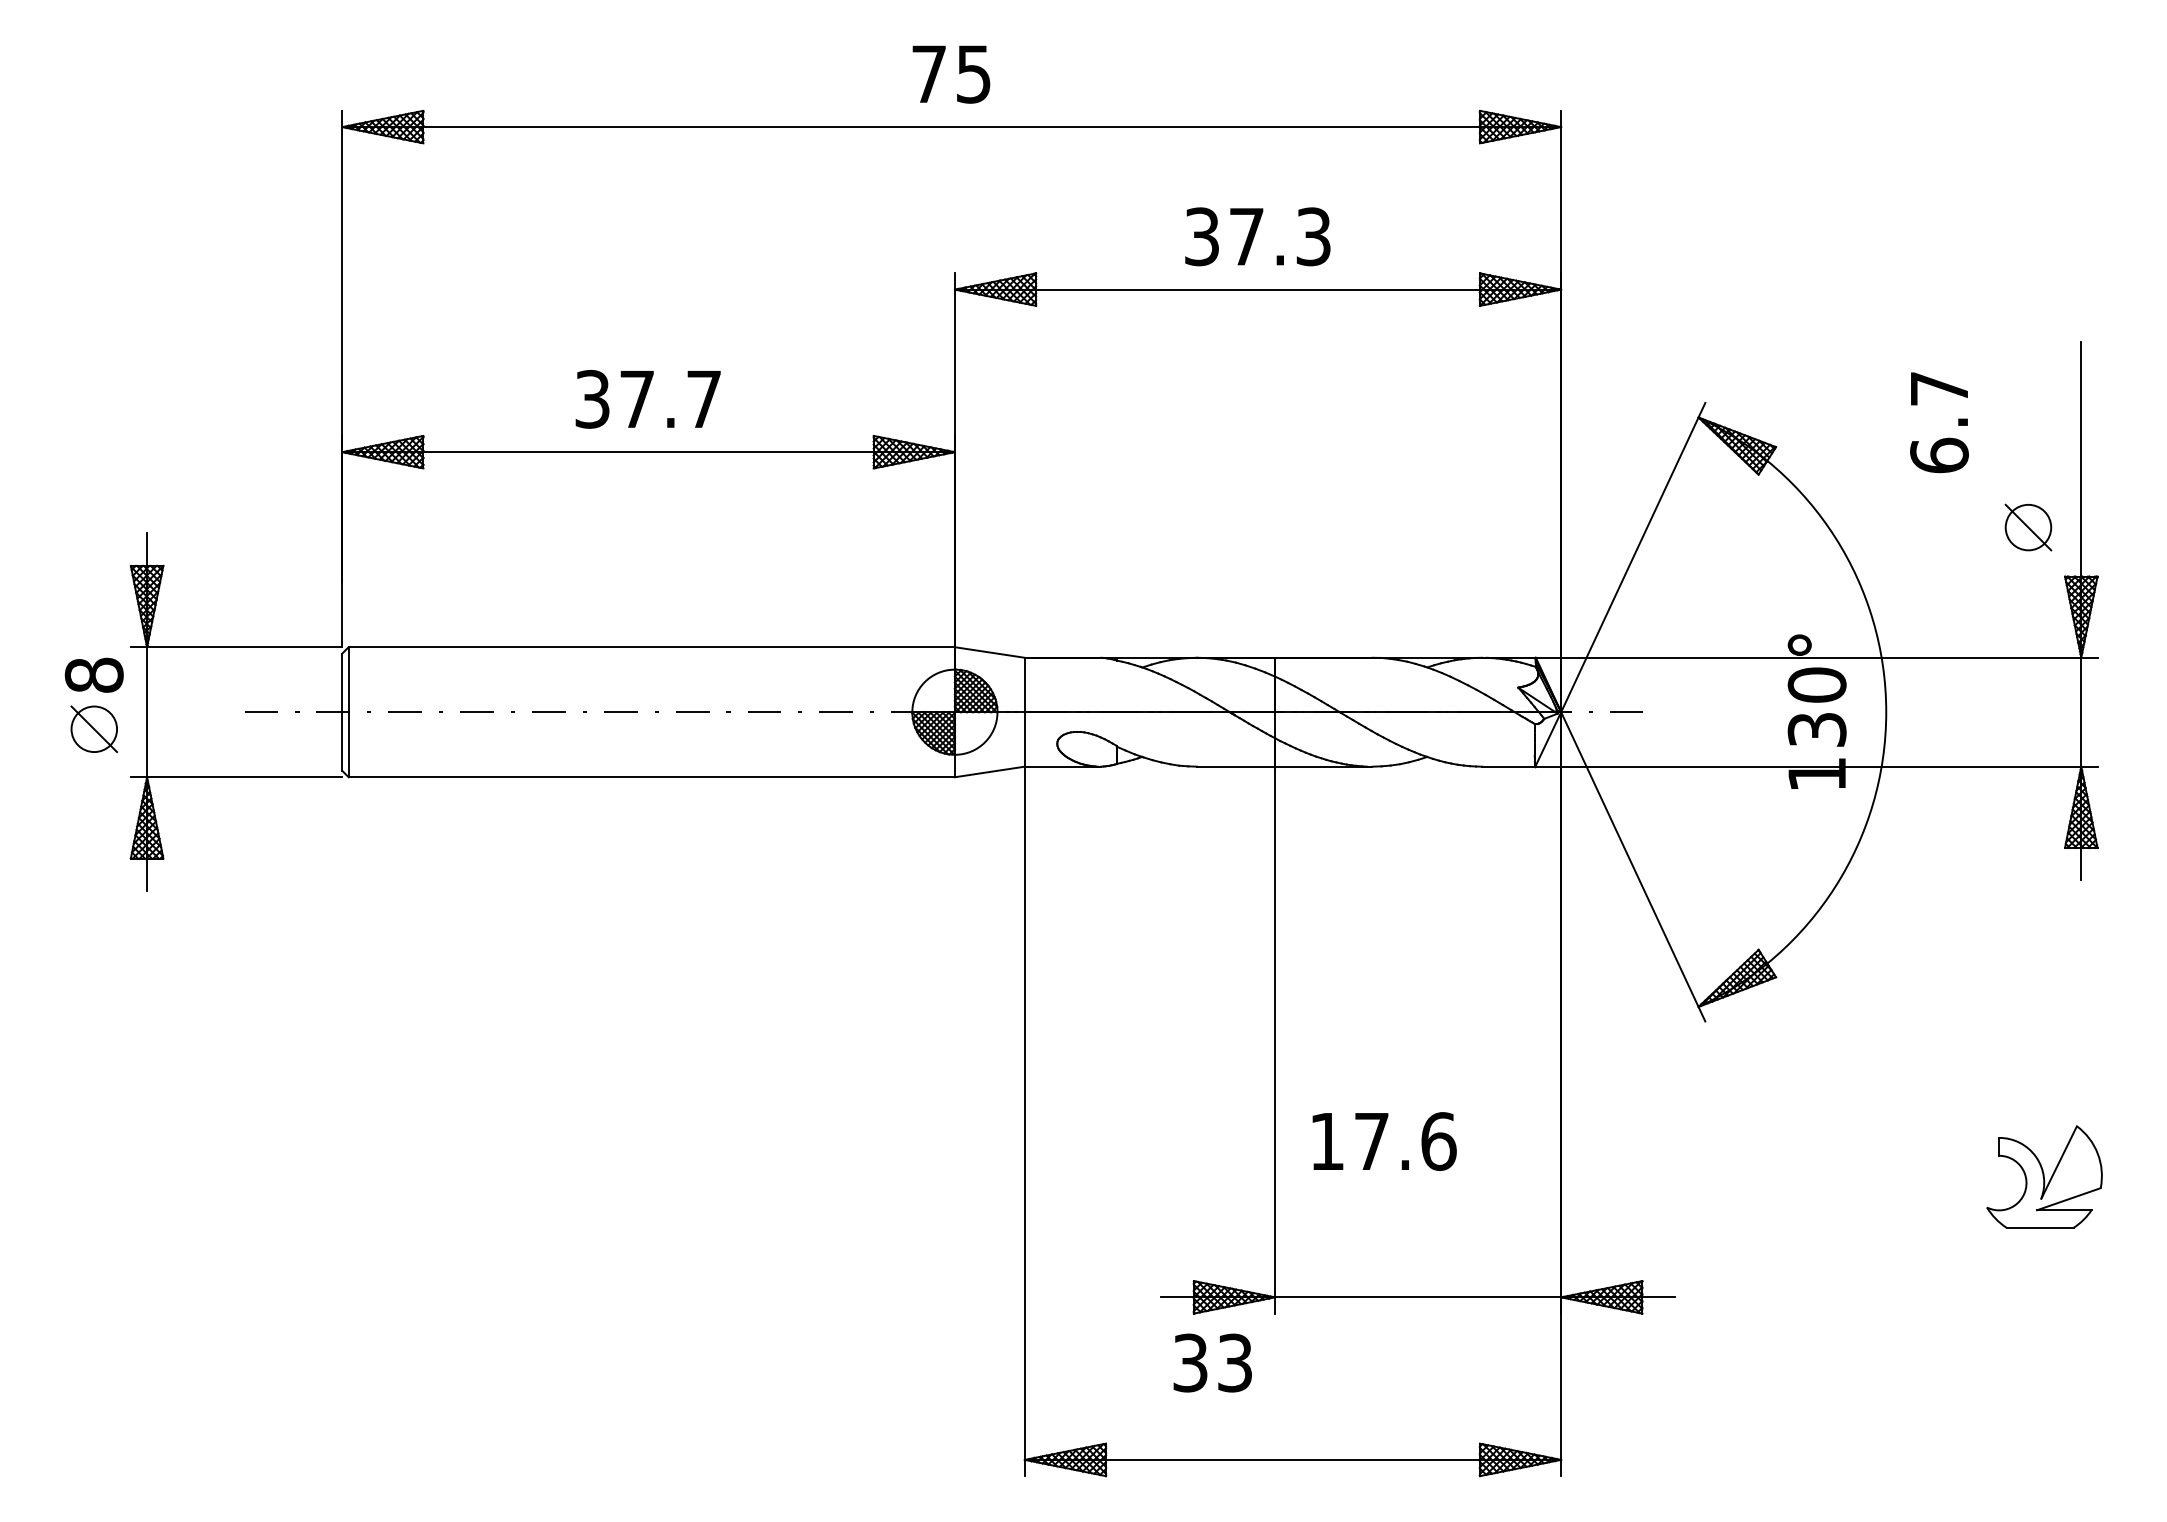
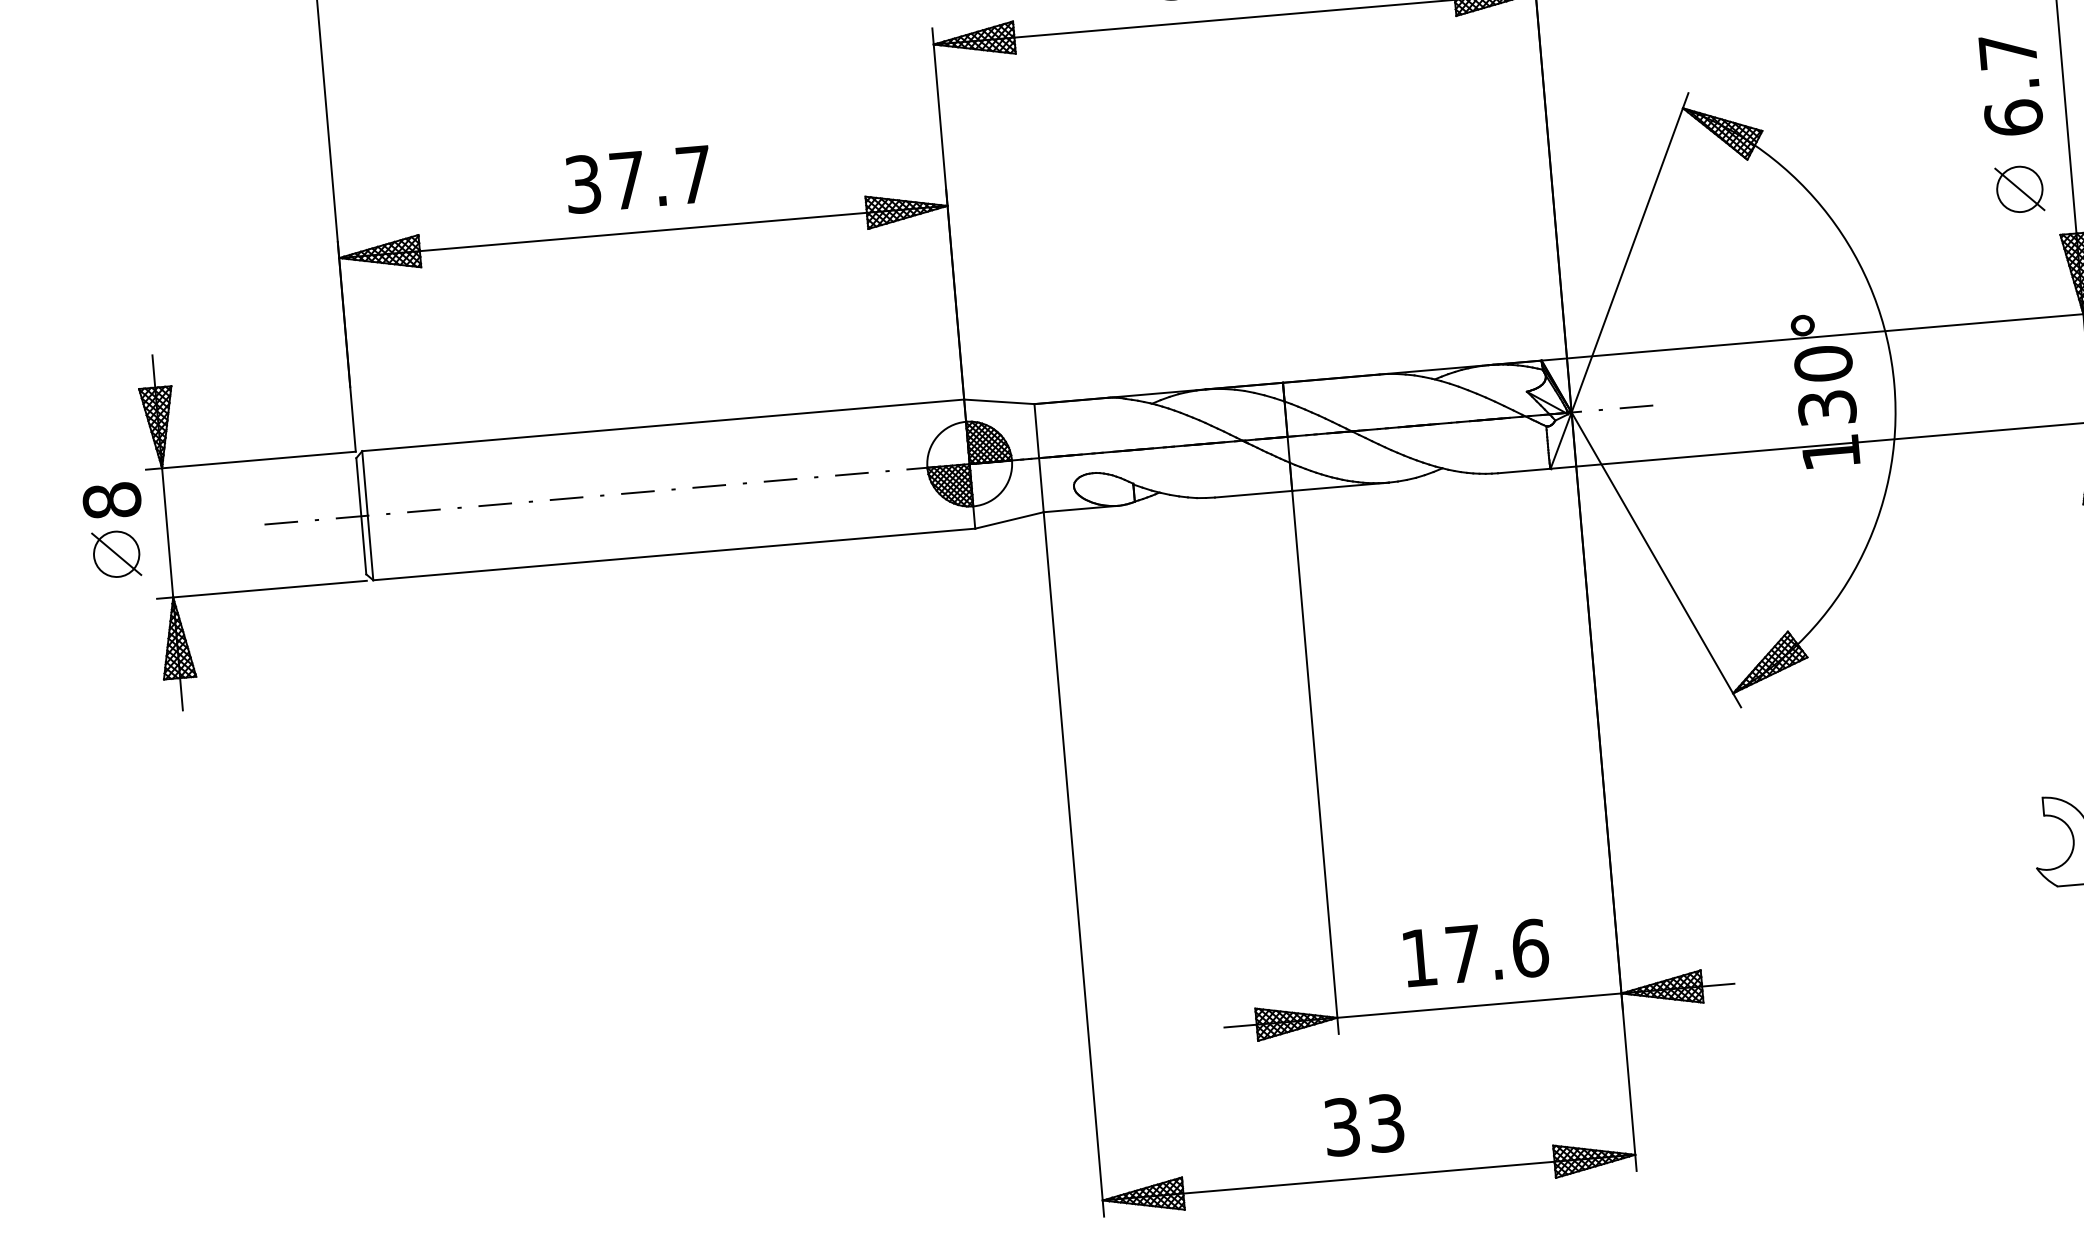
text: (1939, 422) -> (2010, 85), moved
text: (1384, 1141) -> (1476, 953), moved
text: (1212, 1362) -> (1363, 1124), moved

